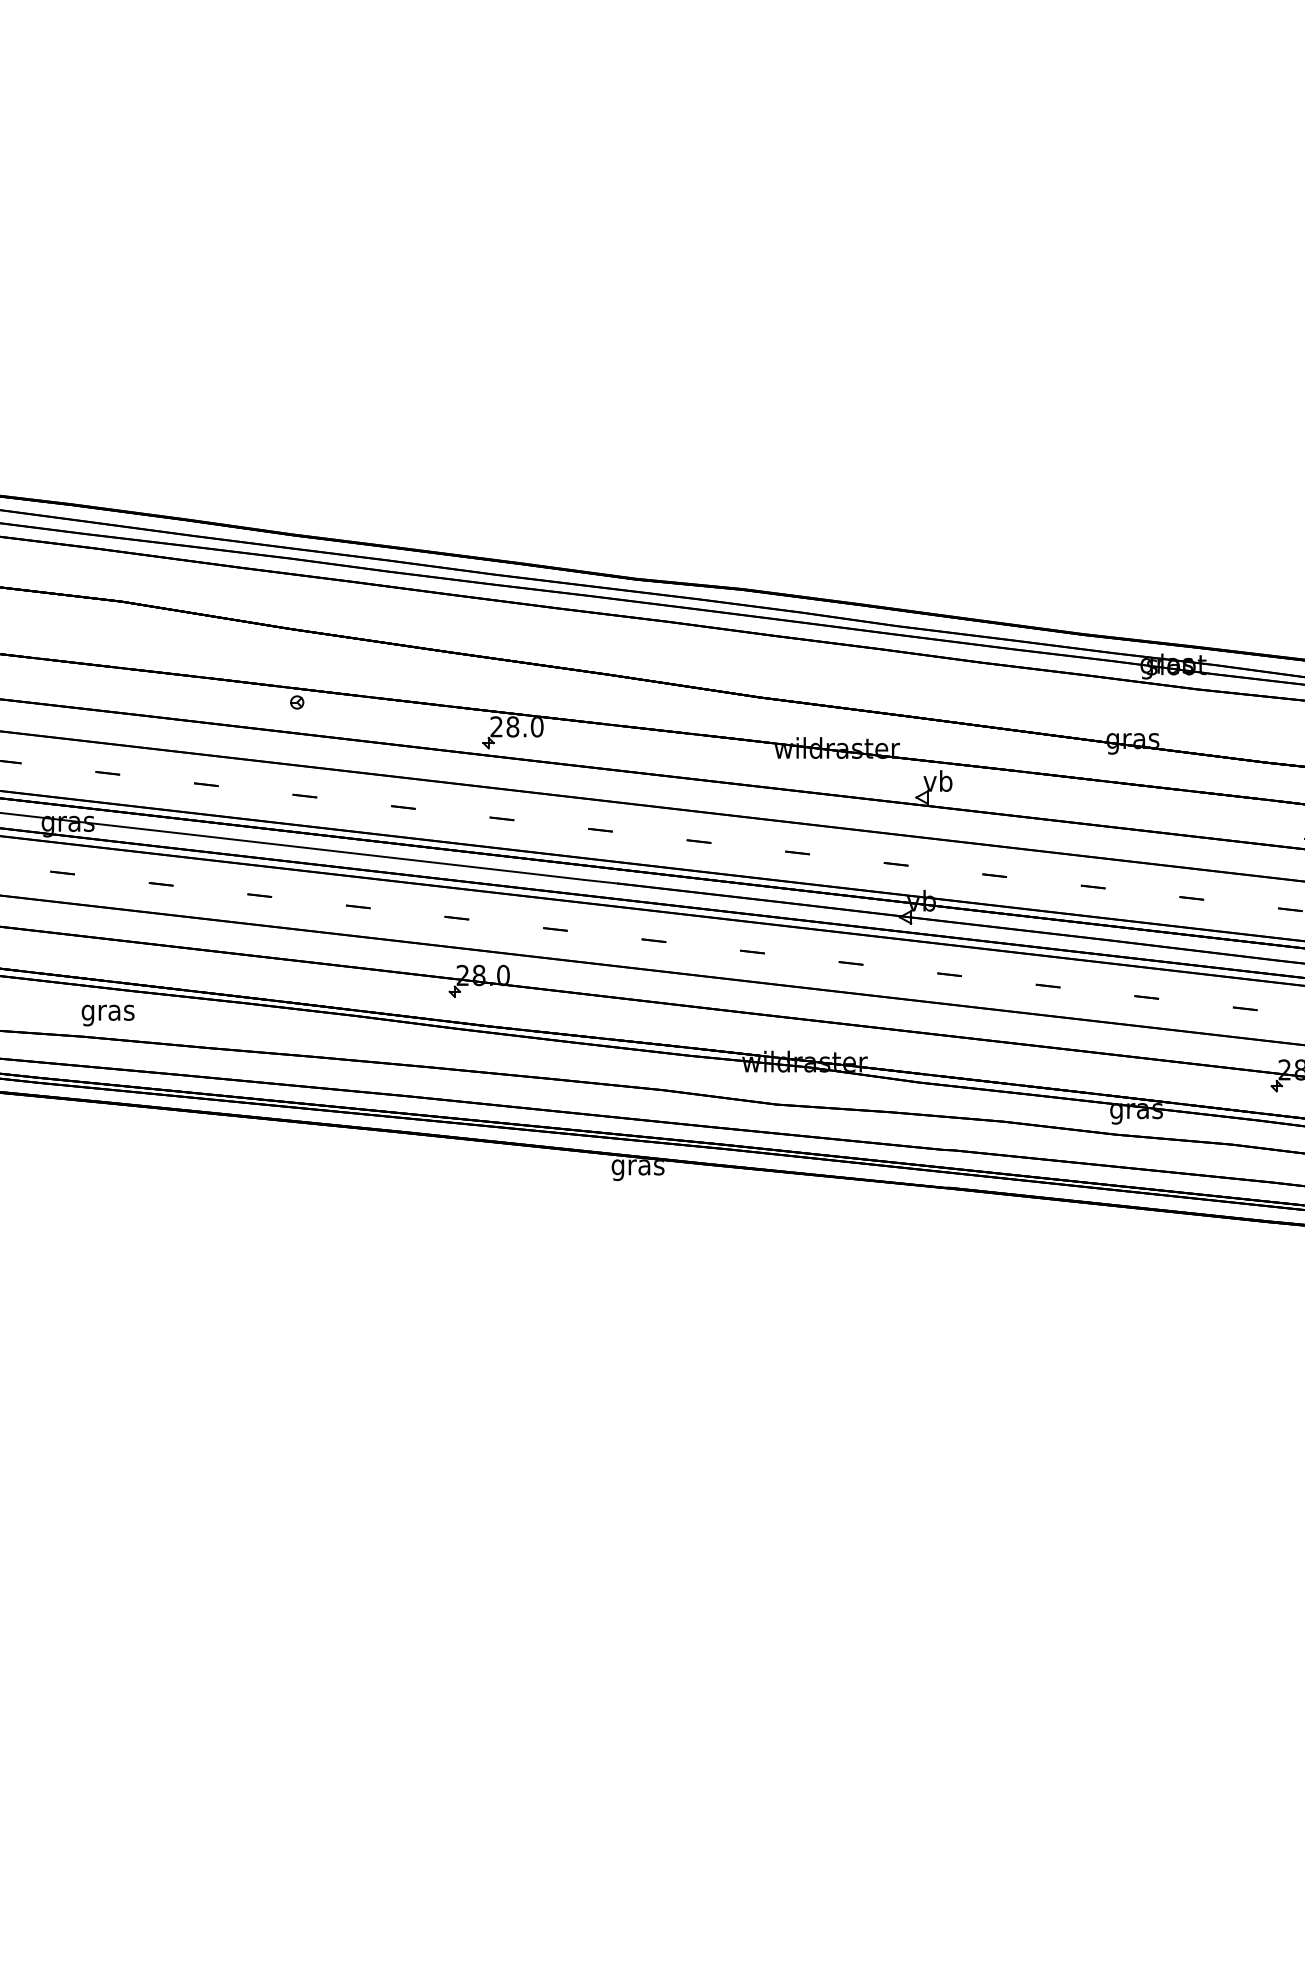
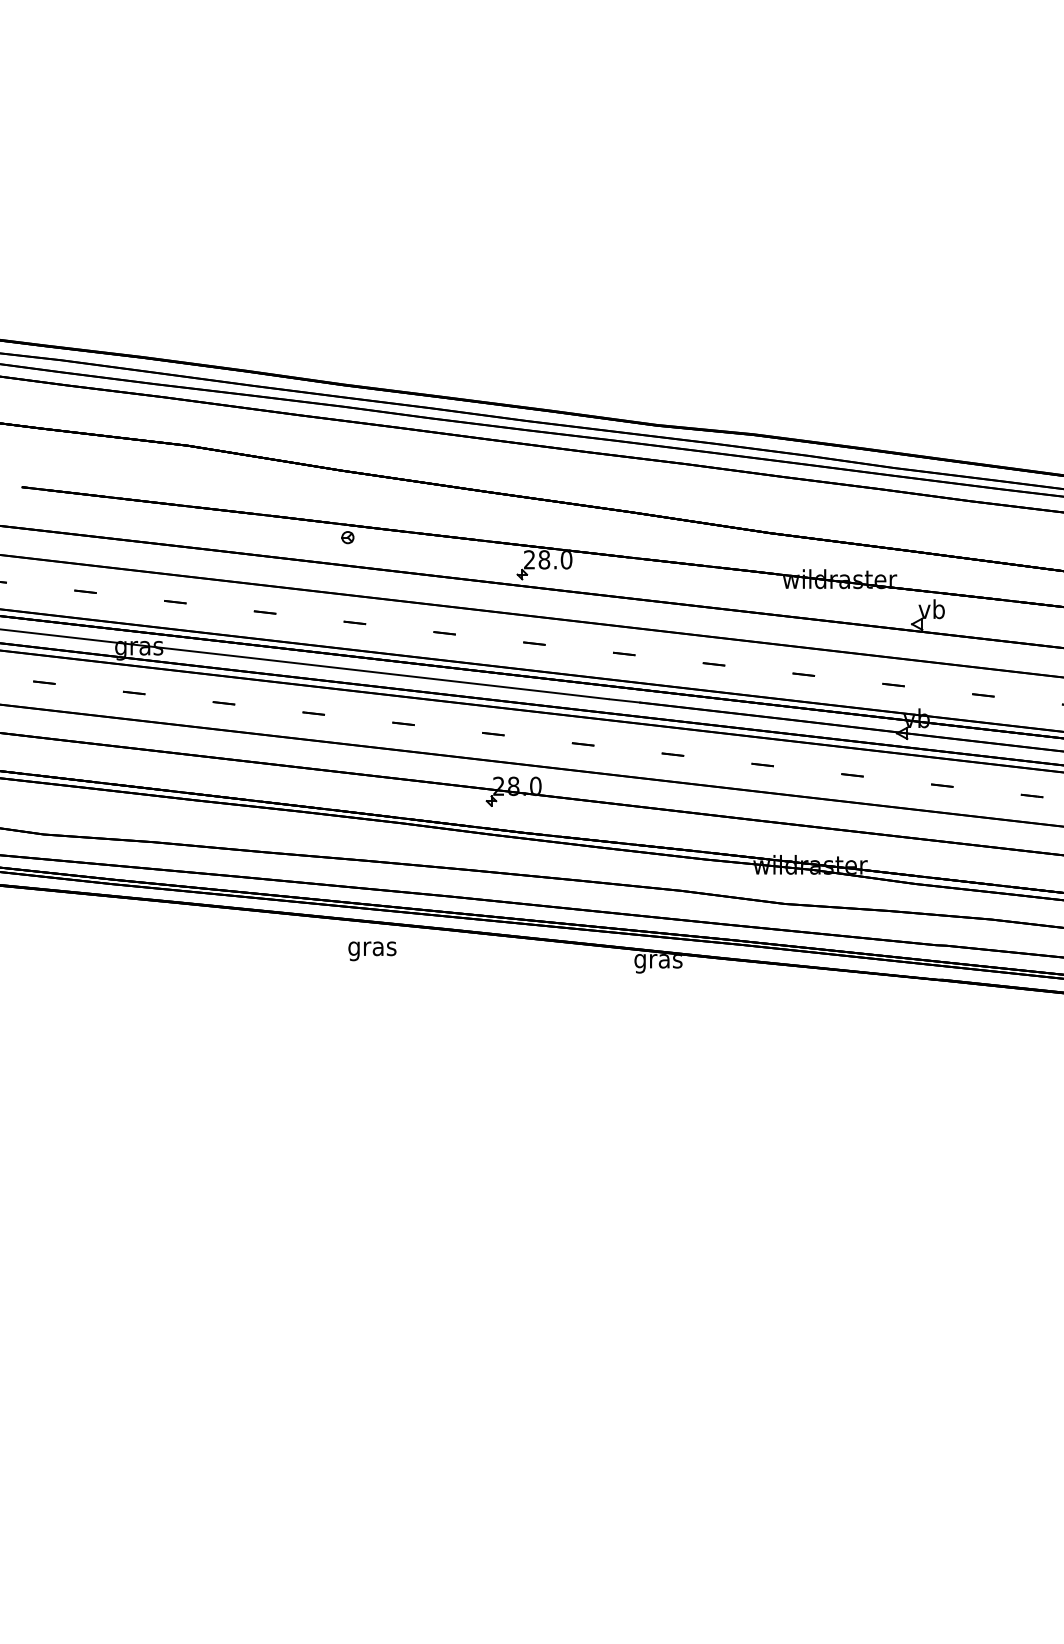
text: (107, 1015) -> (371, 951), moved

